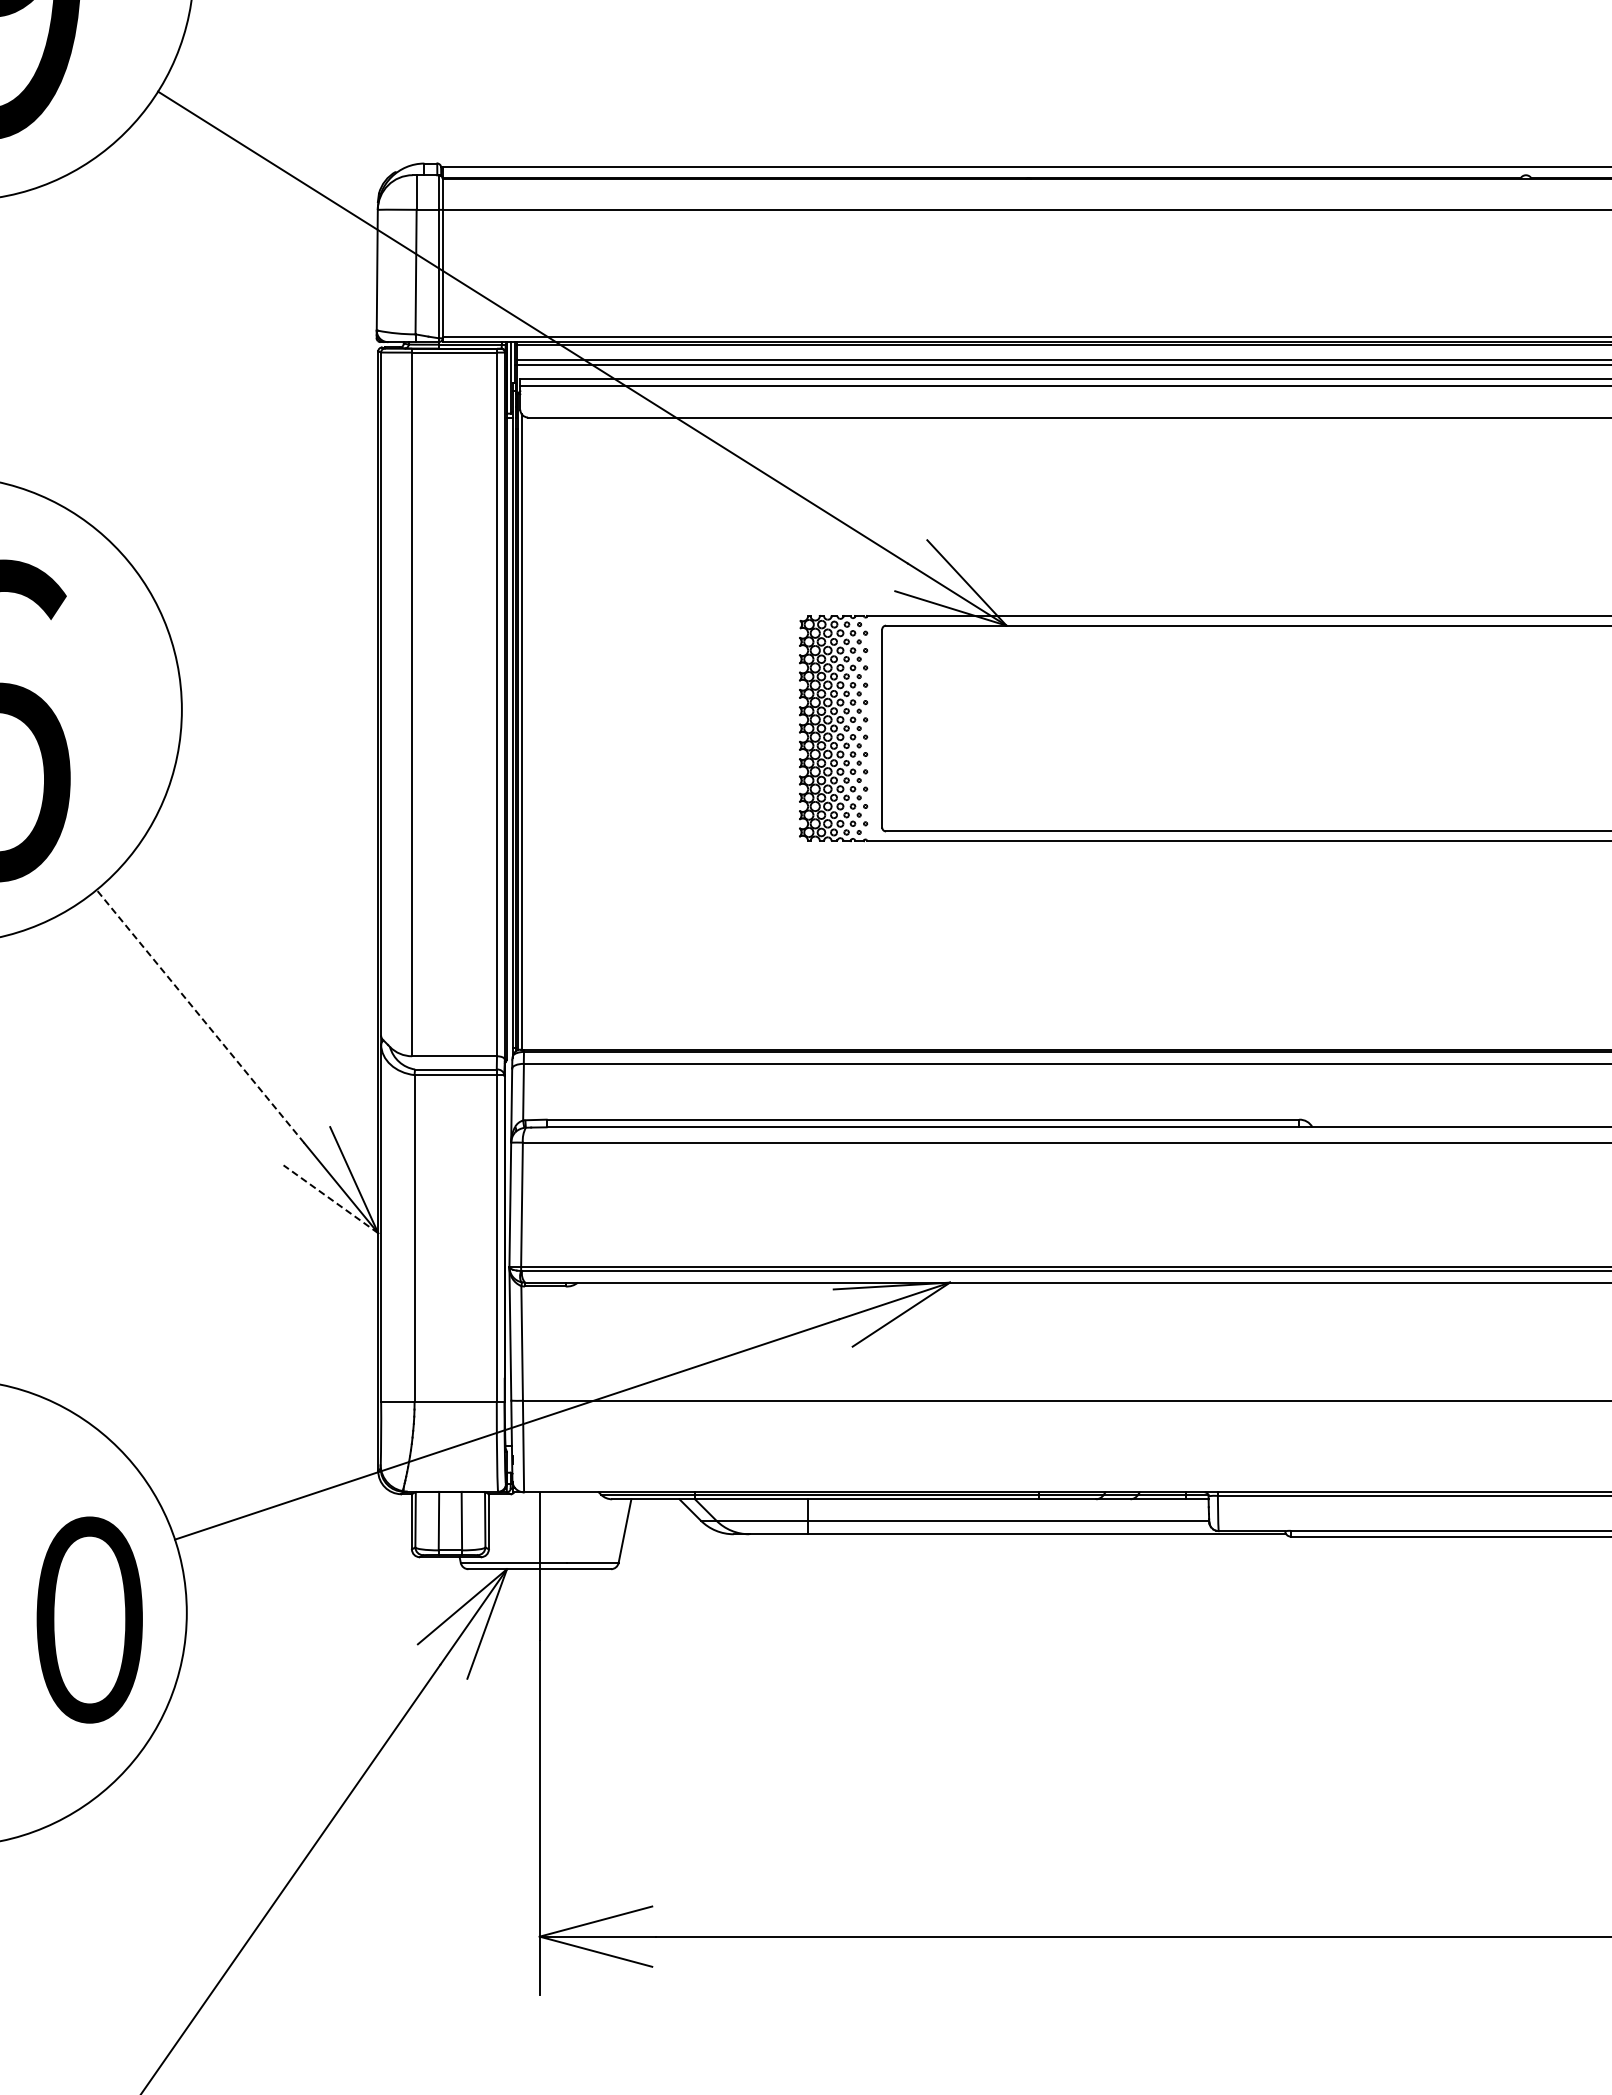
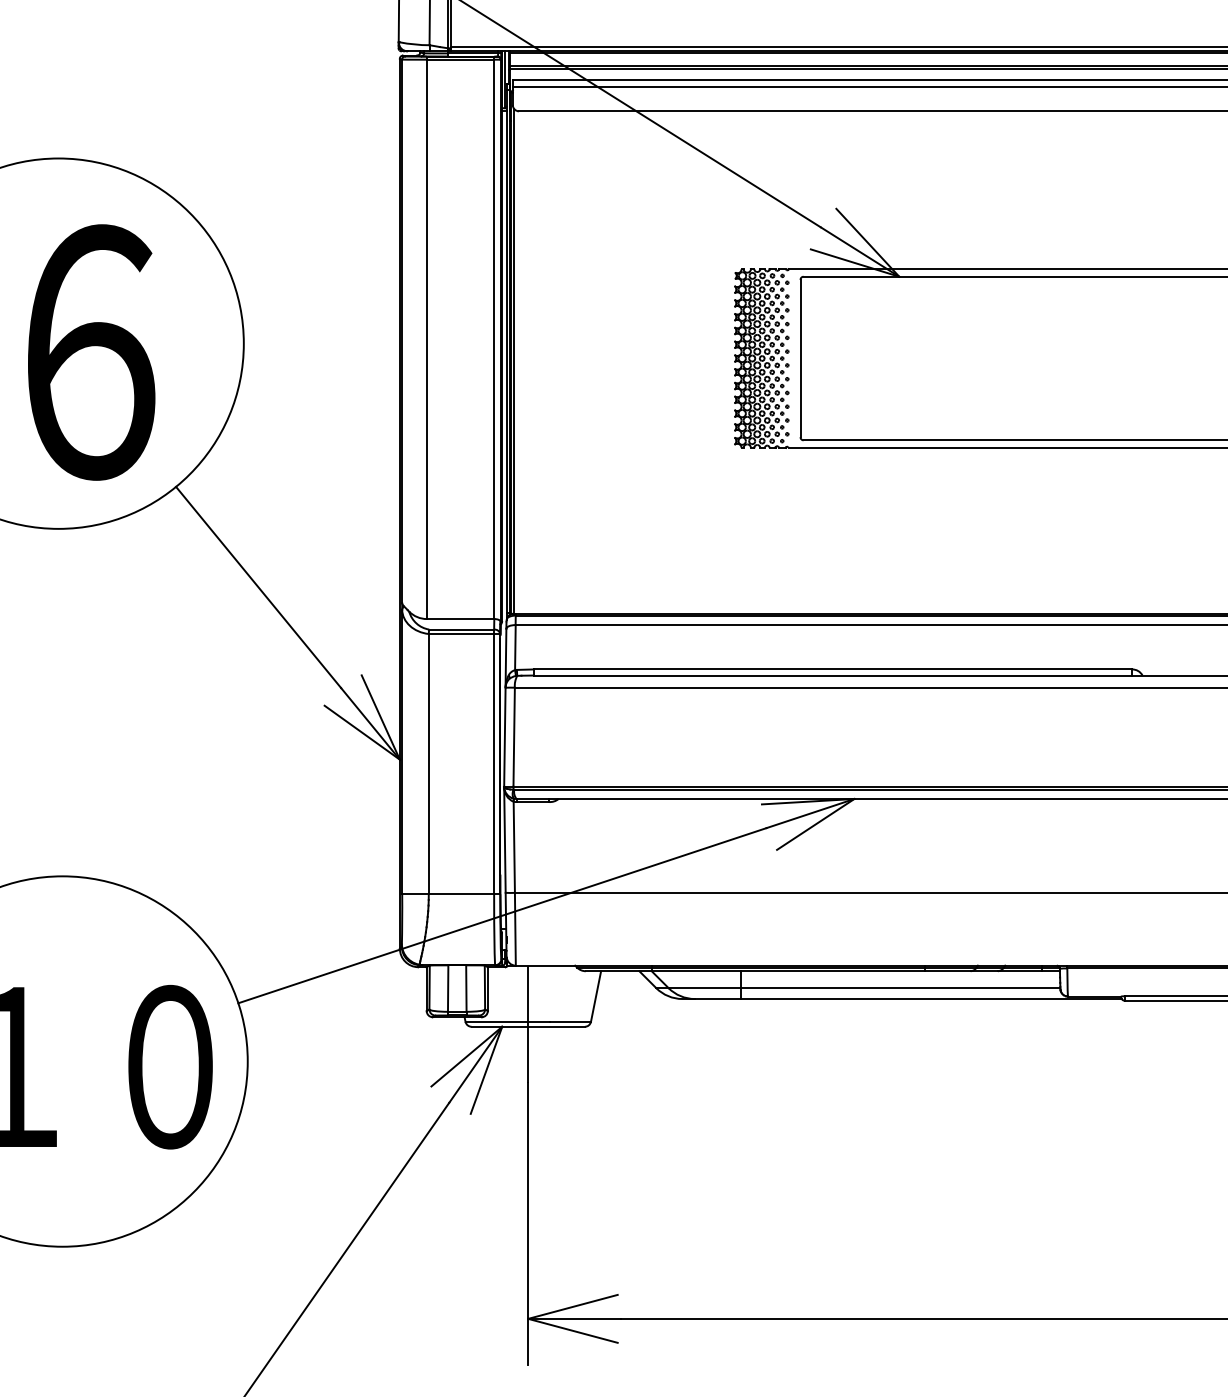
line: (200, 1016) -> (258, 587), dashed -> solid
line: (330, 1198) -> (361, 732), dashed -> solid

